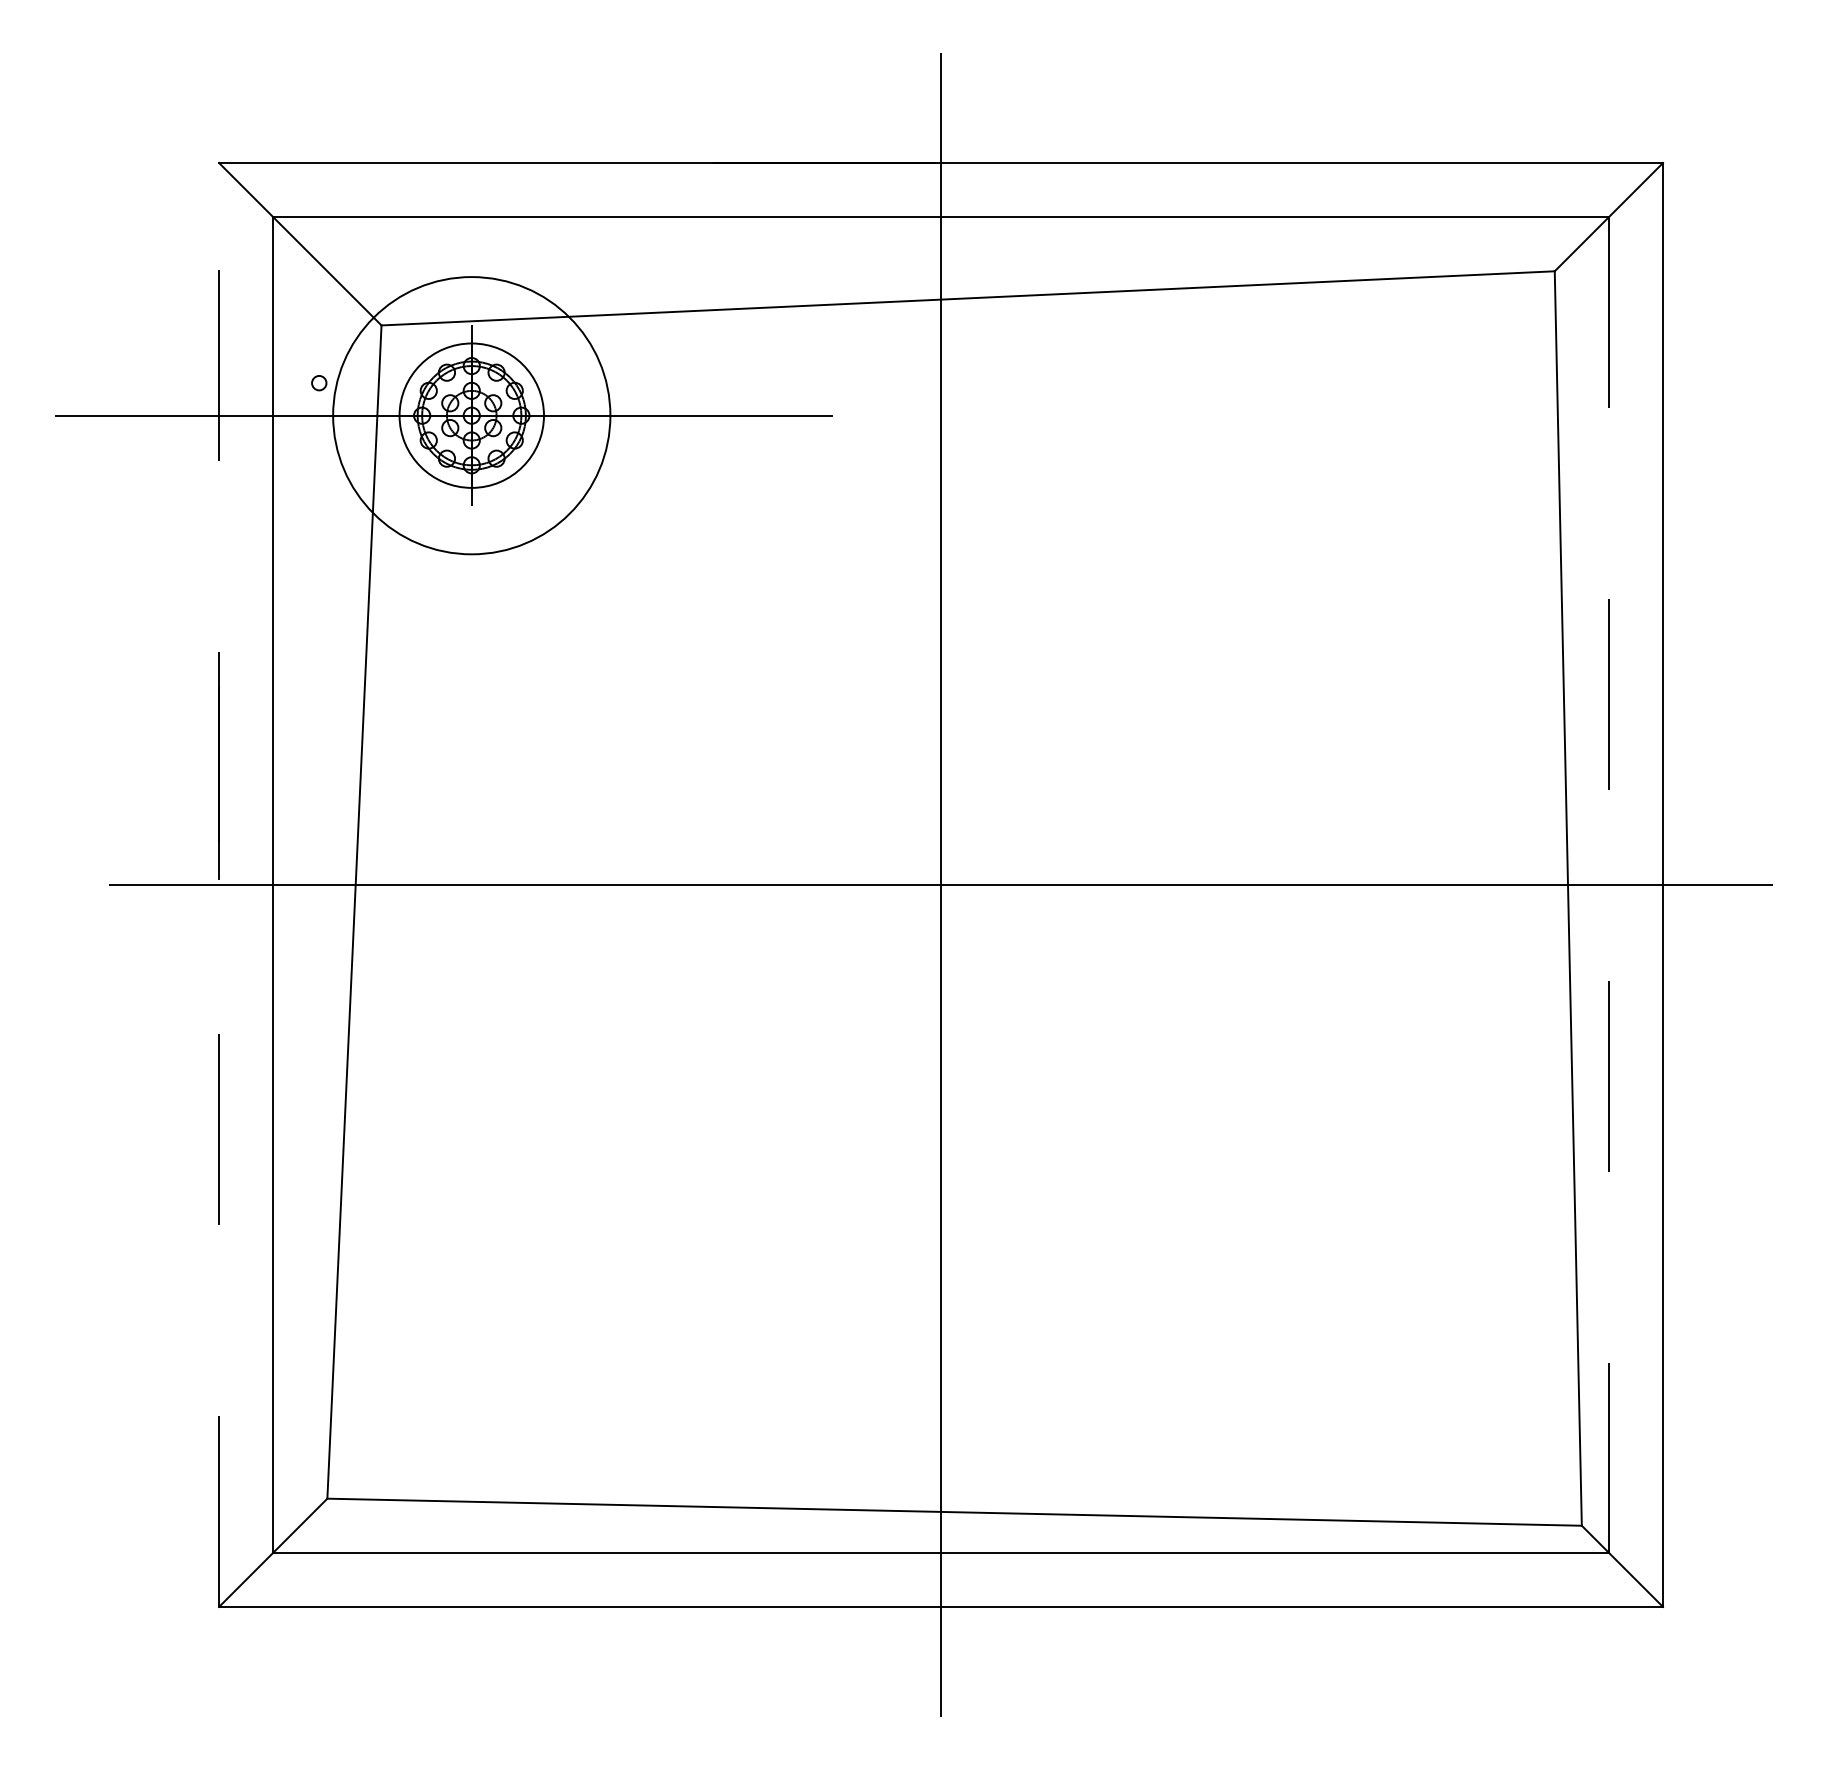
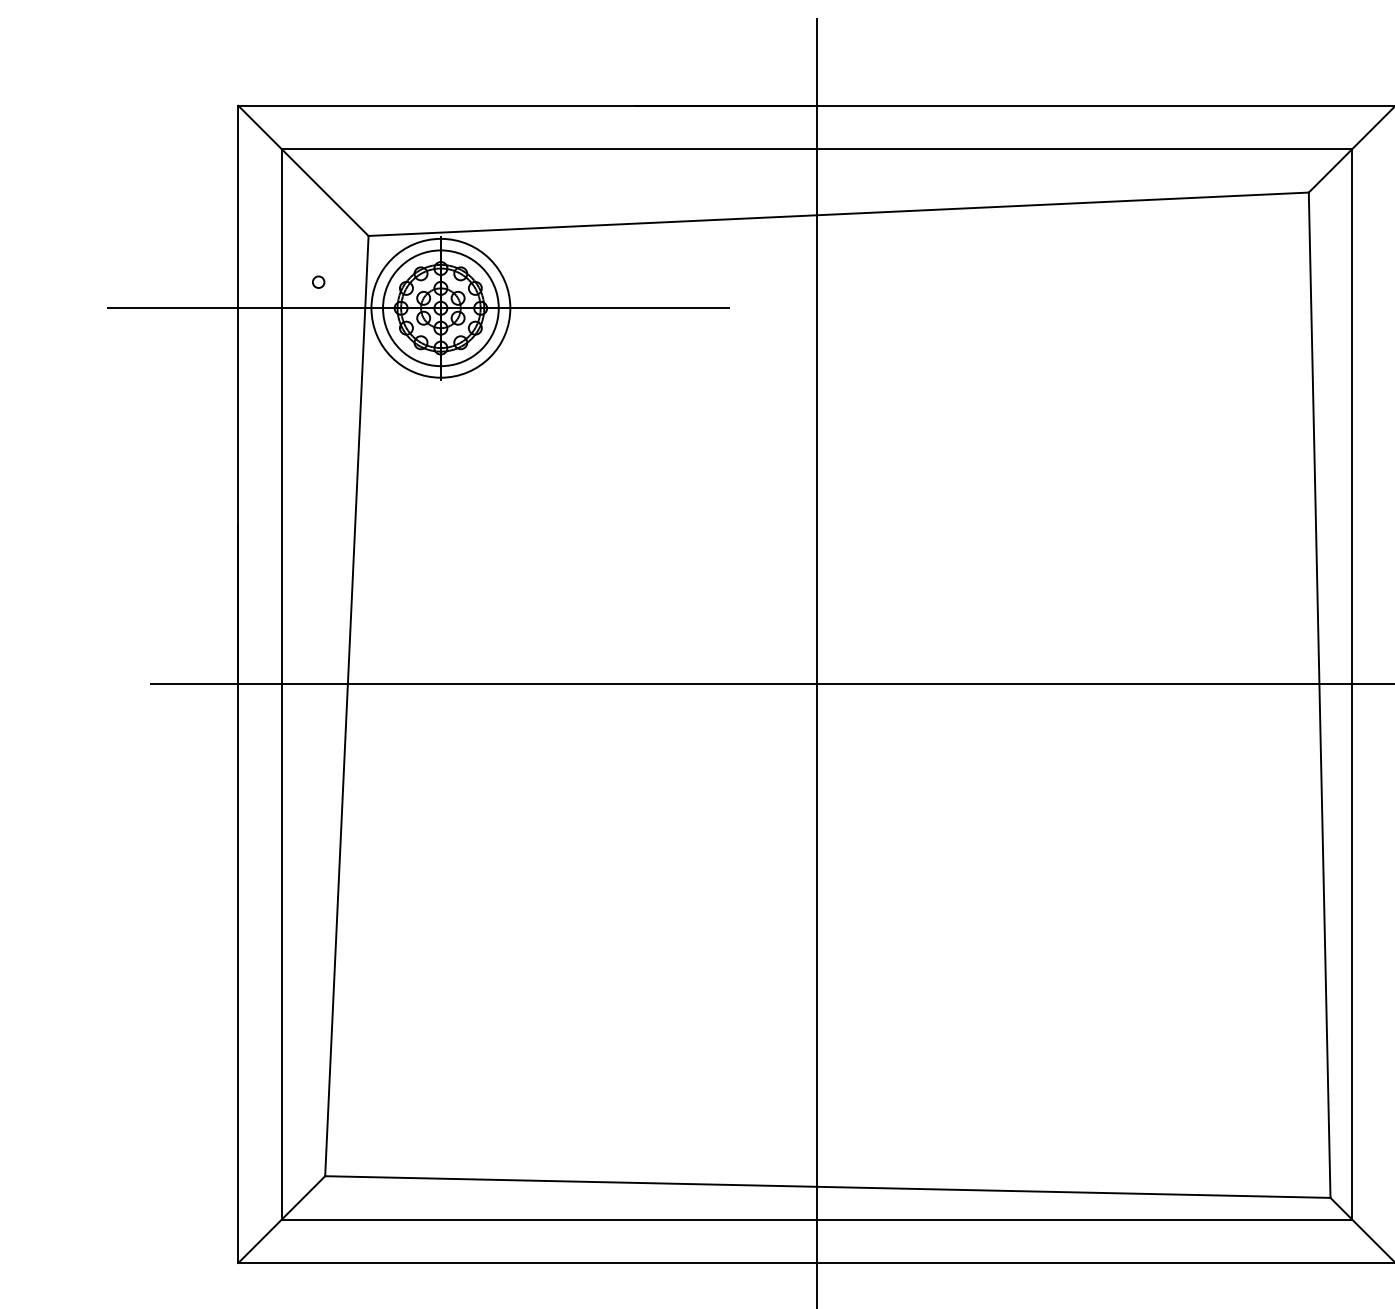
circle: (471, 415) -> (440, 308), size x0.62
line: (219, 884) -> (238, 683), dashed -> solid
line: (1608, 884) -> (1351, 683), dashed -> solid

